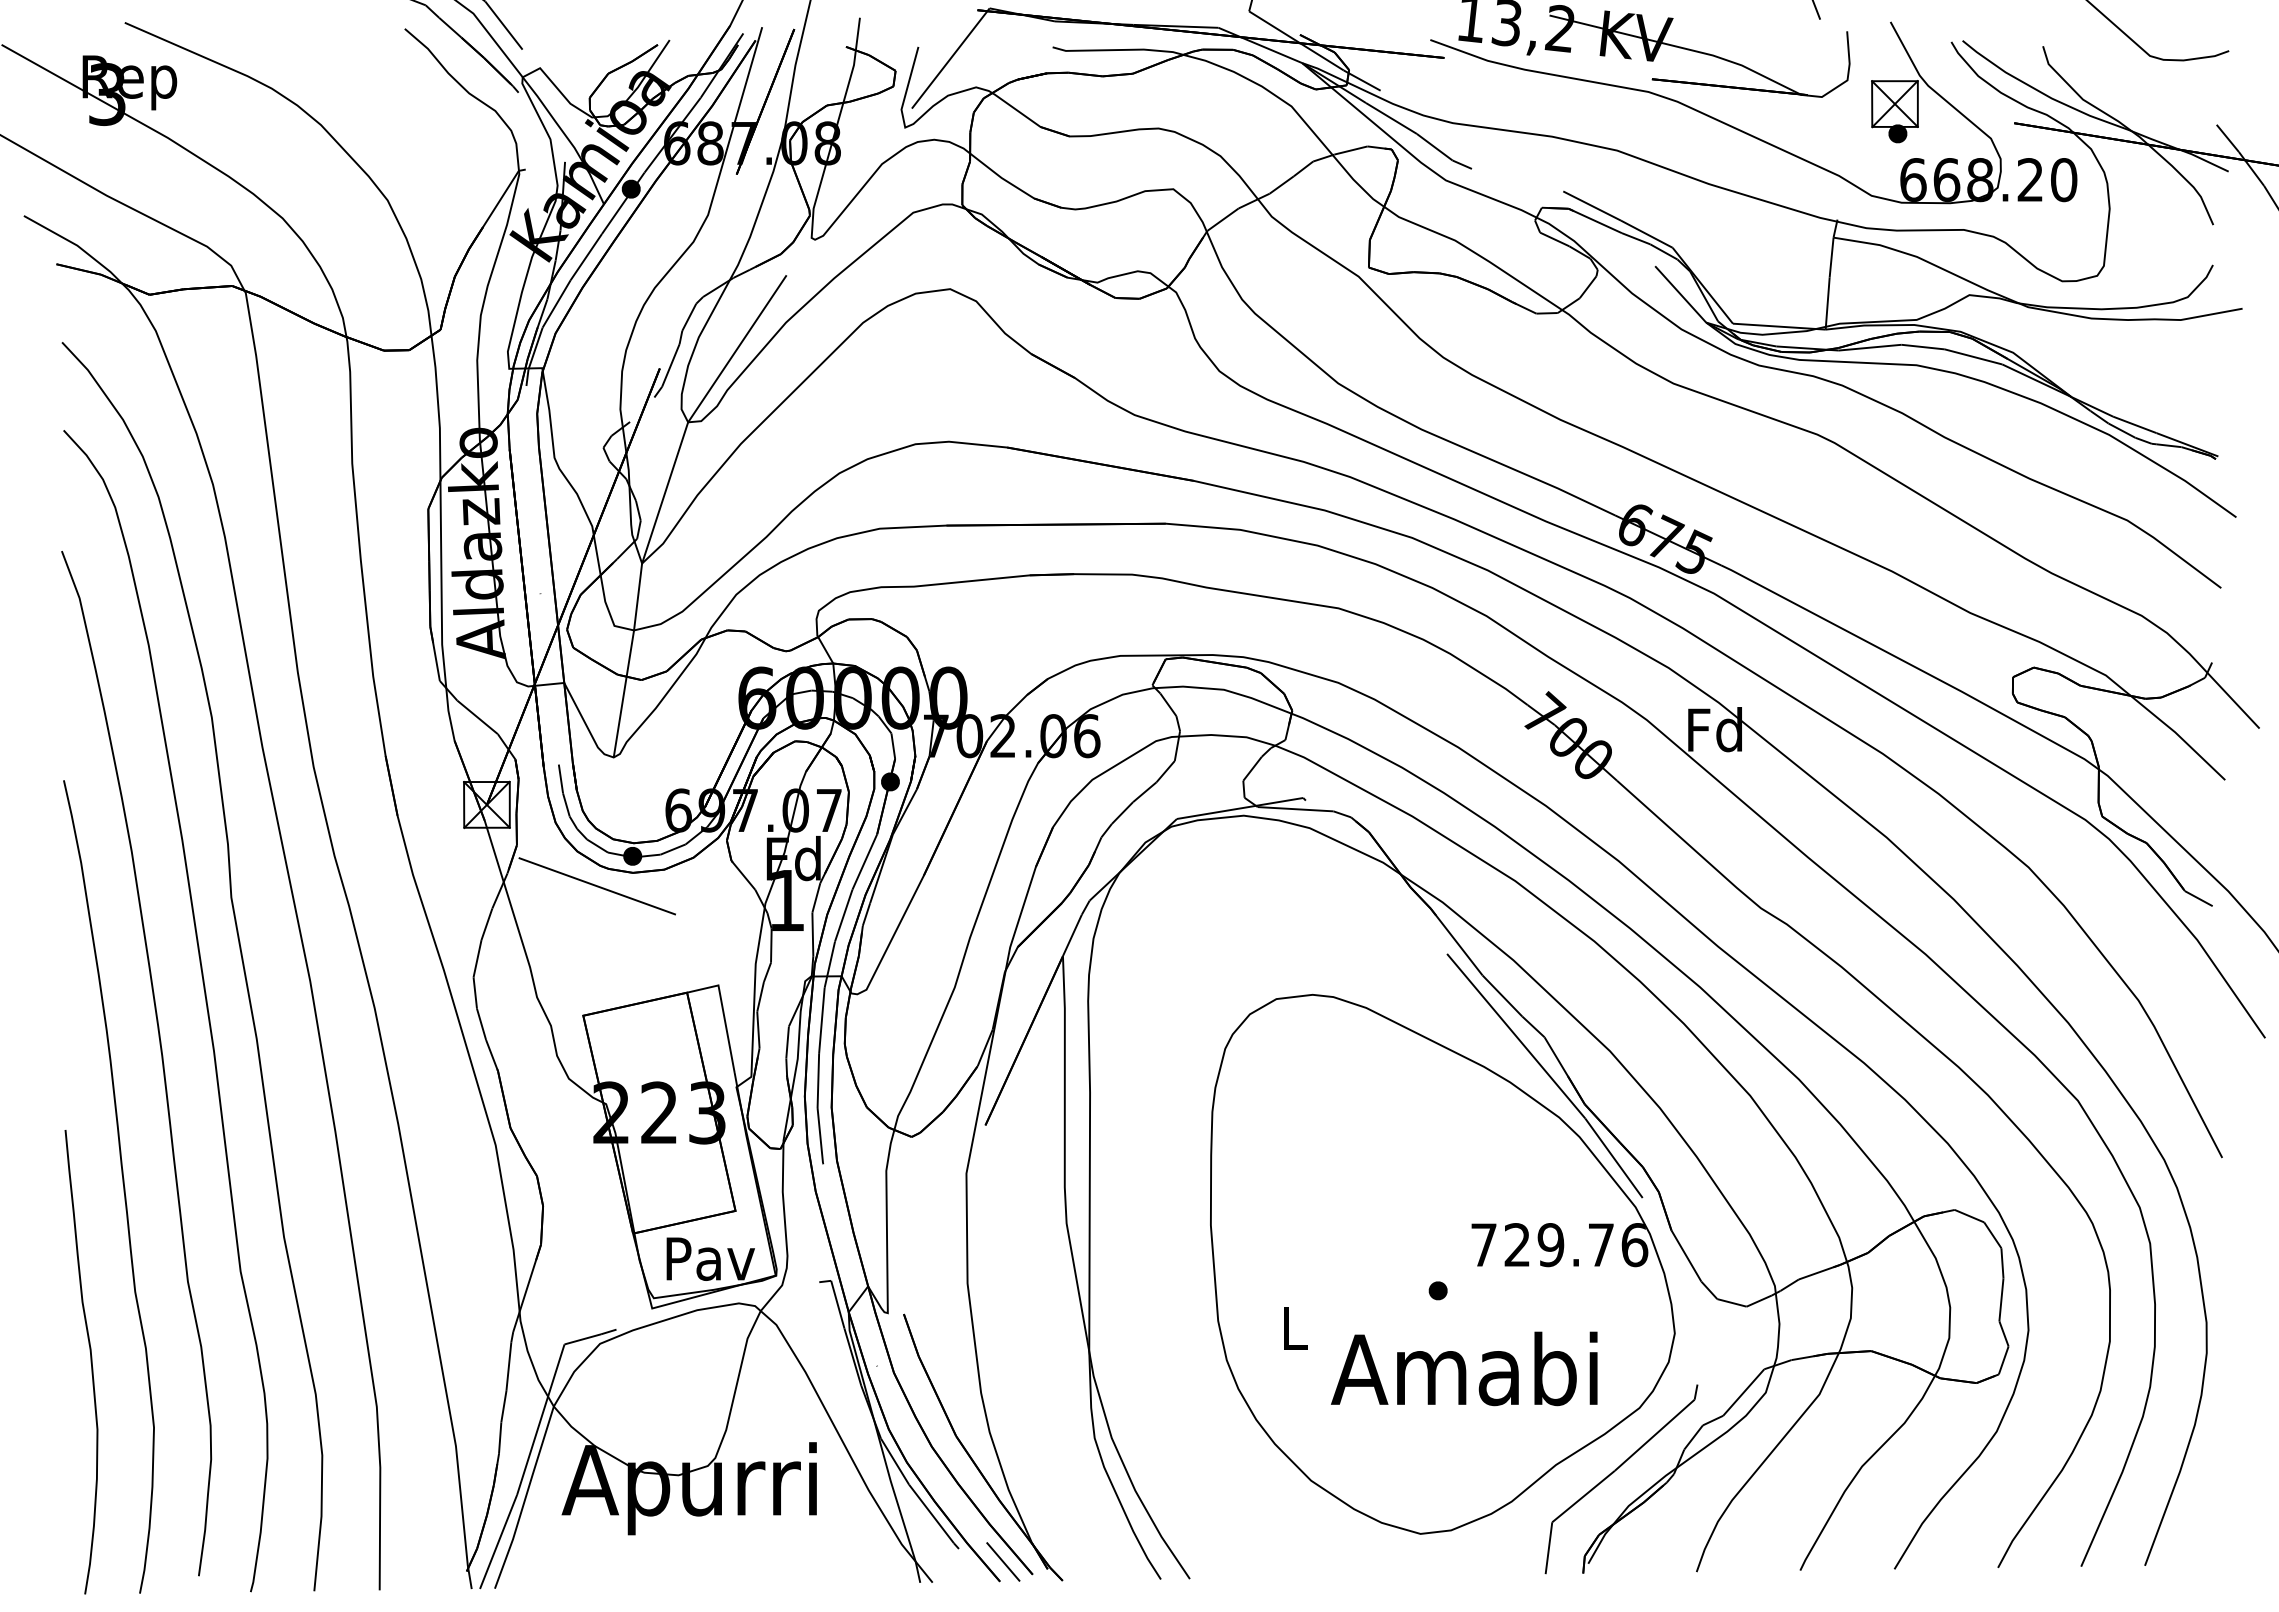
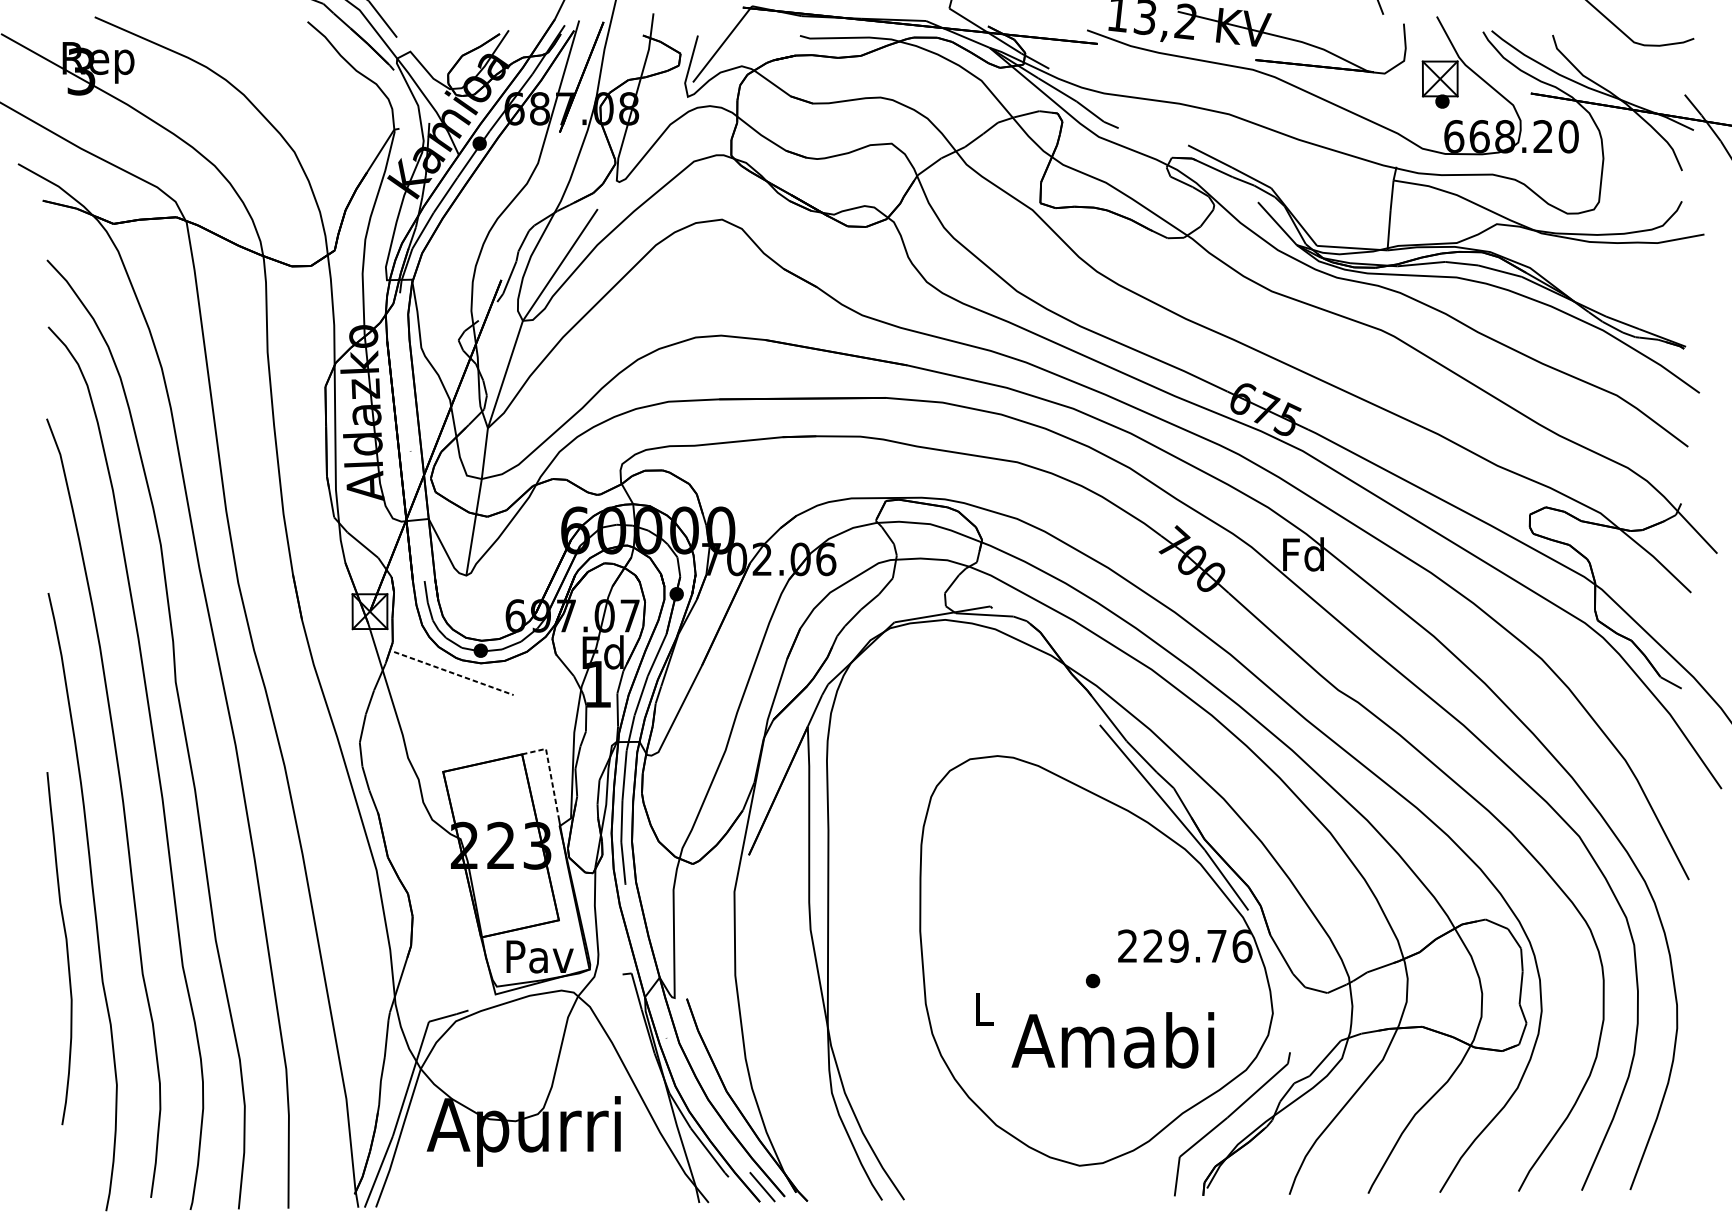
line: (597, 886) -> (454, 673), solid -> dashed
line: (723, 1012) -> (549, 769), solid -> dashed
text: (1483, 1244) -> (1127, 945), 729.76 -> 229.76
curve: (90, 1362) -> (66, 948), moved

